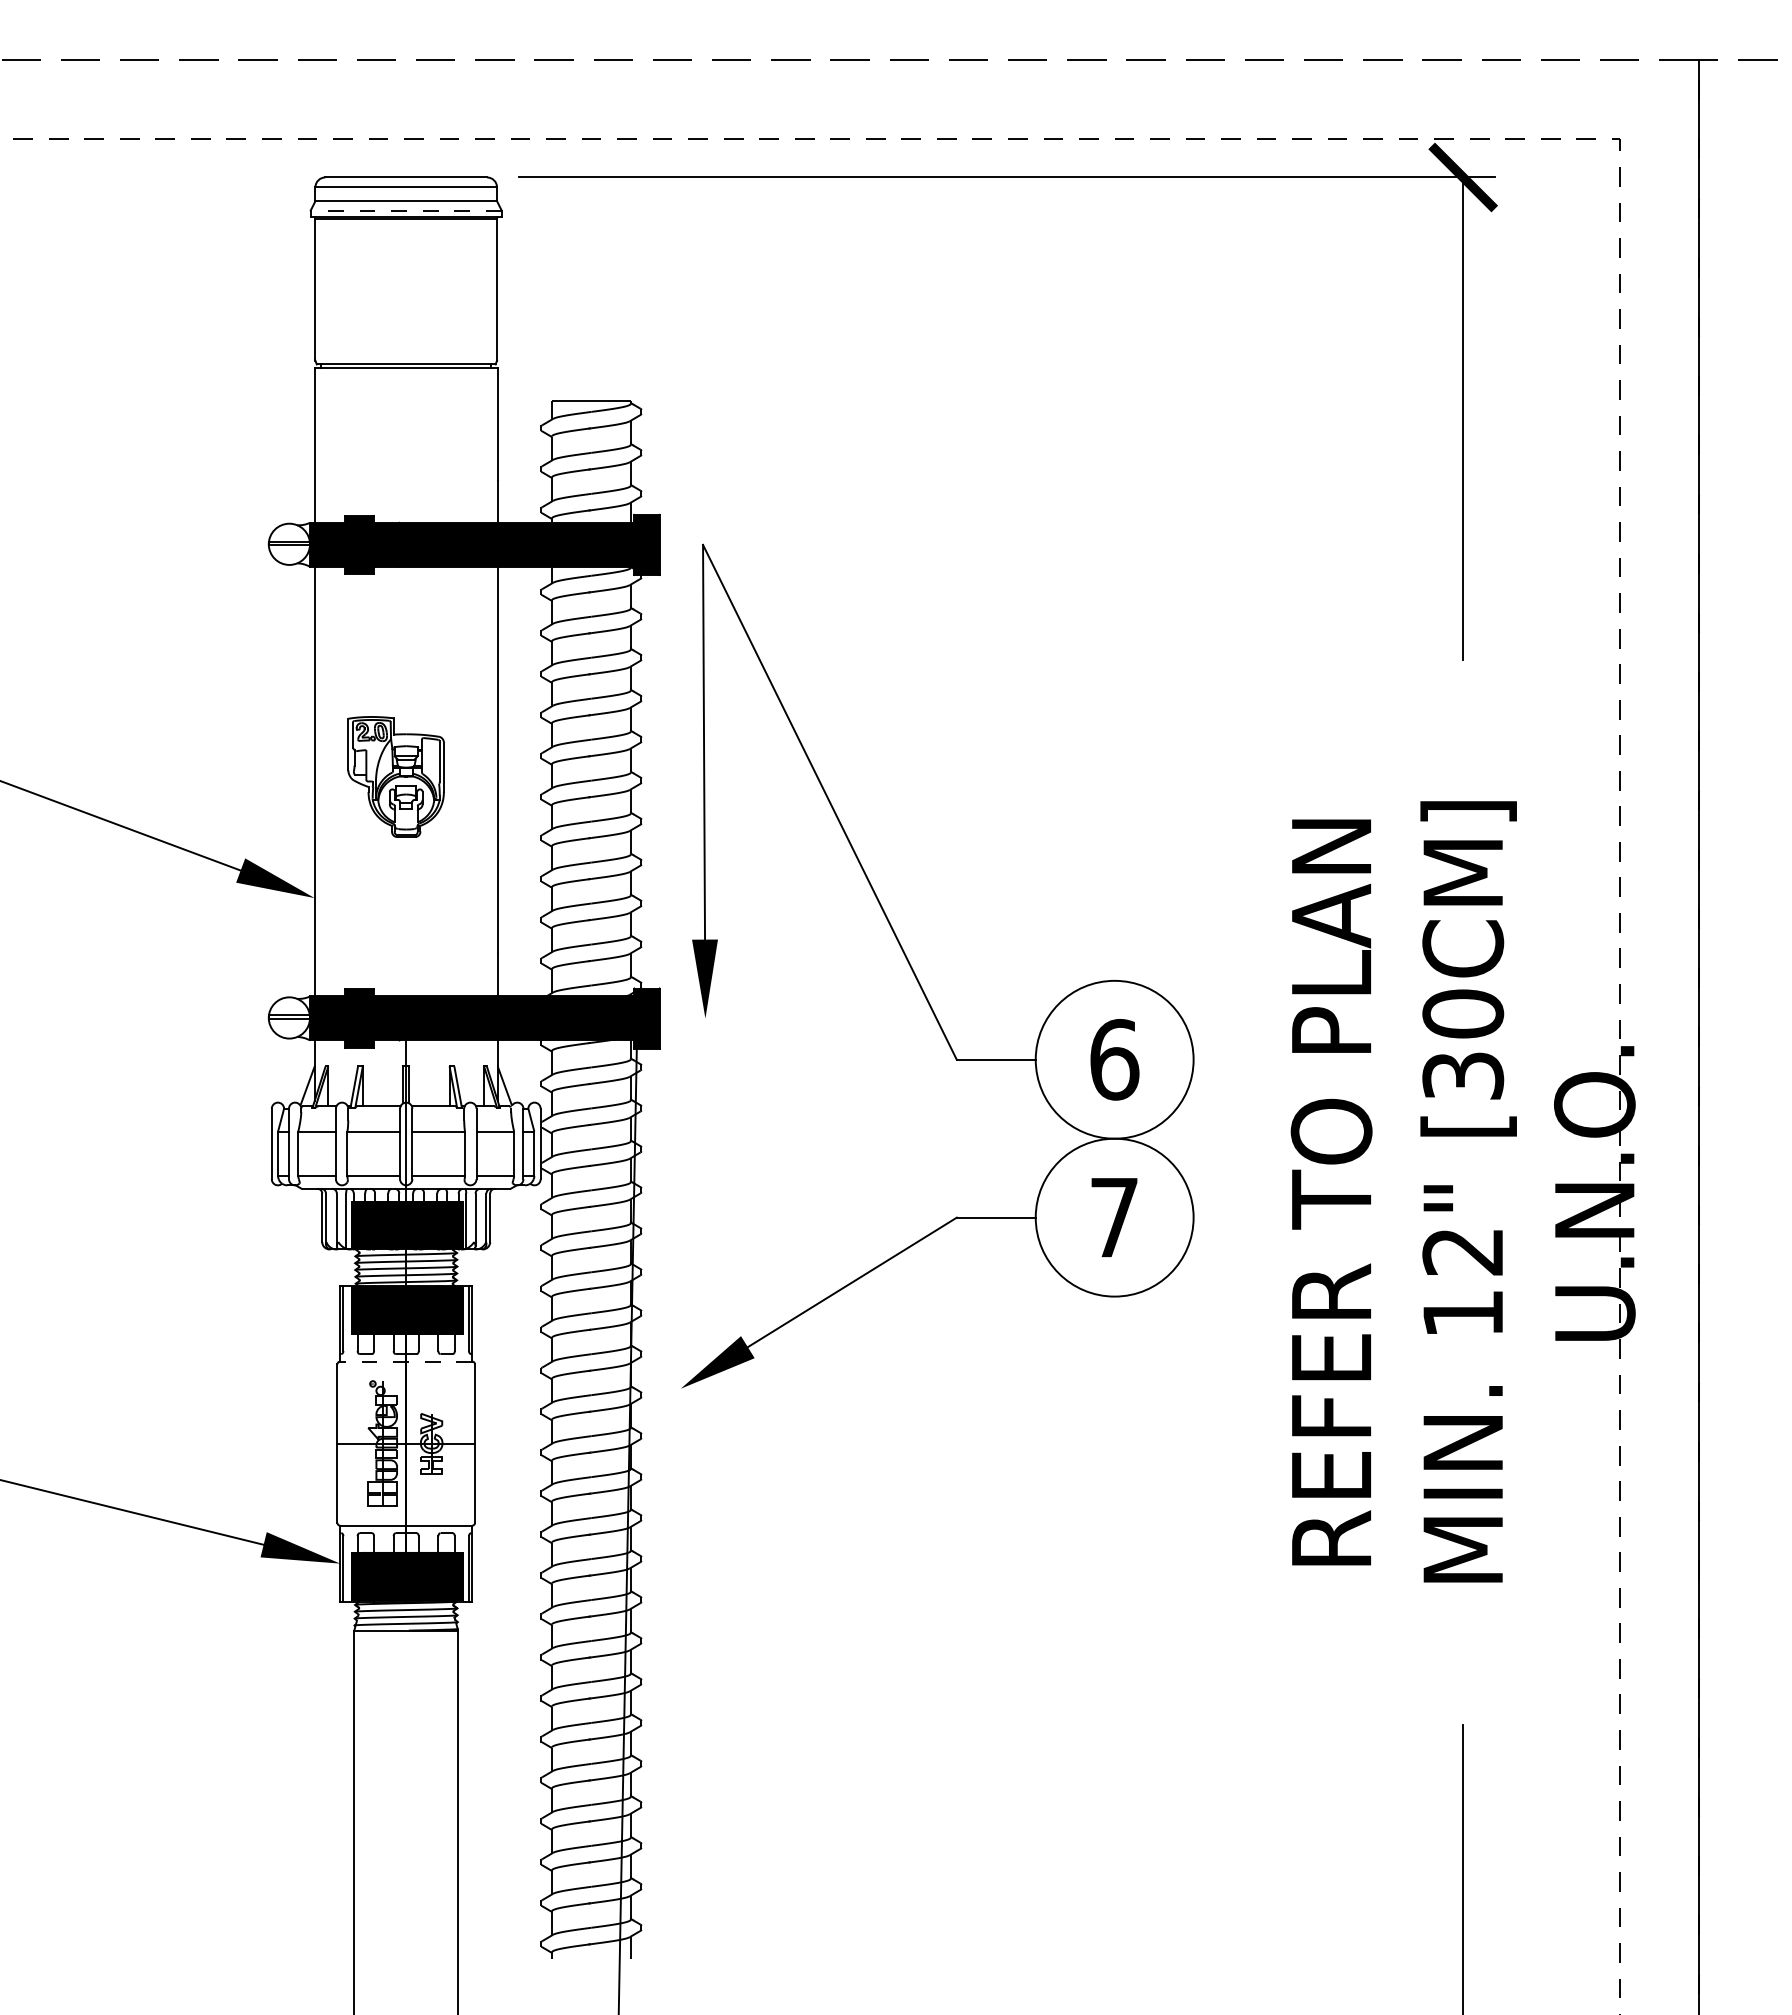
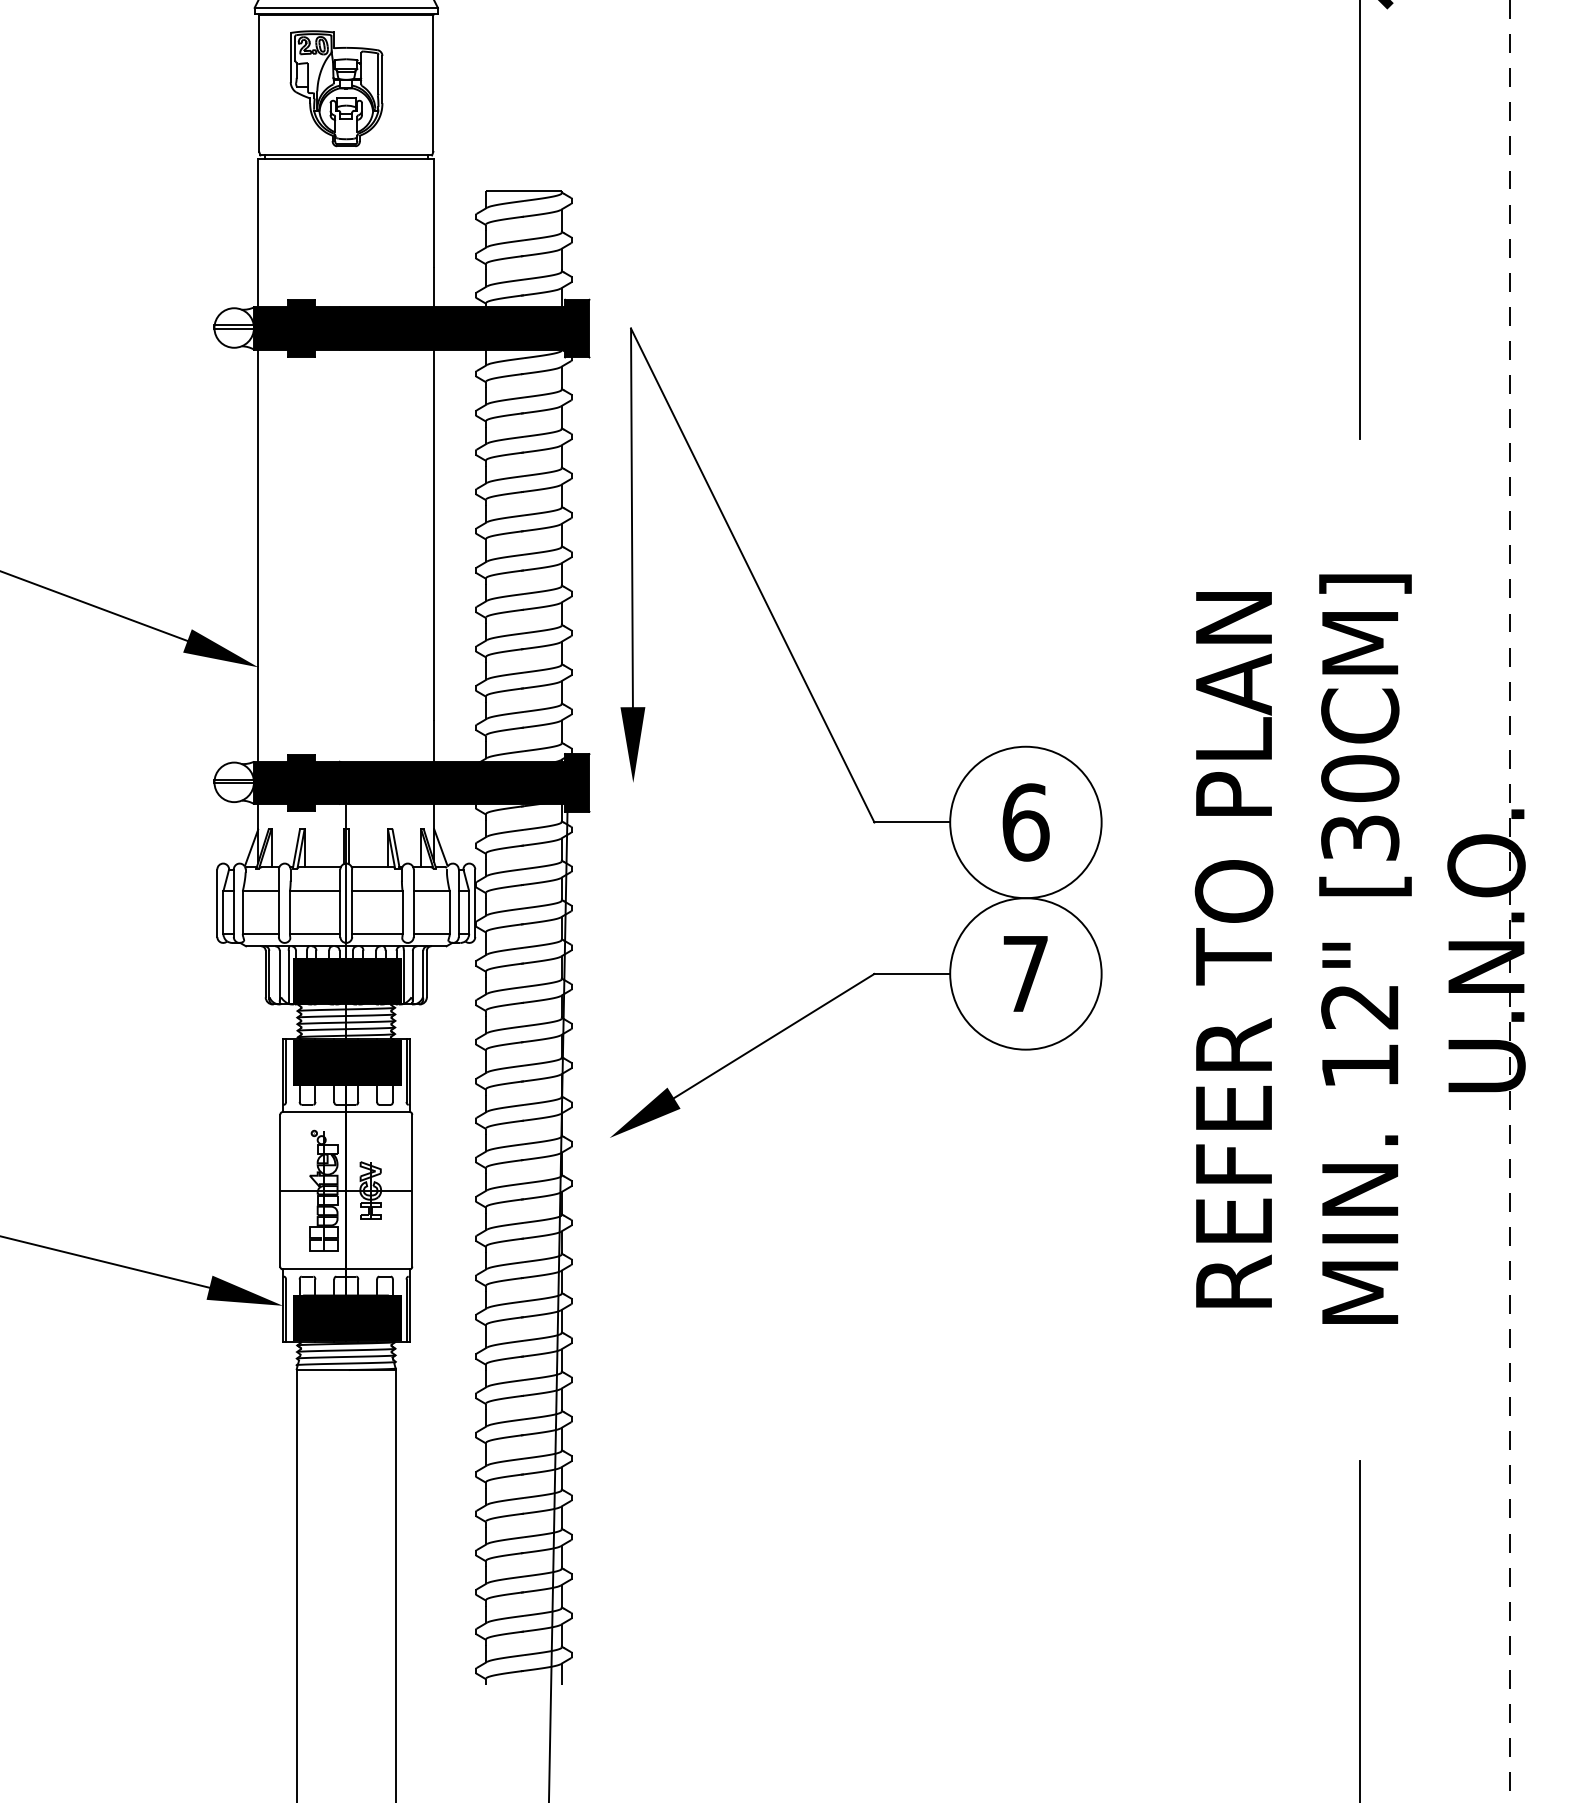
line: (406, 210) -> (346, 7), dashed -> solid
part: (395, 776) -> (336, 88), moved
line: (406, 1361) -> (346, 1111), dashed -> solid

